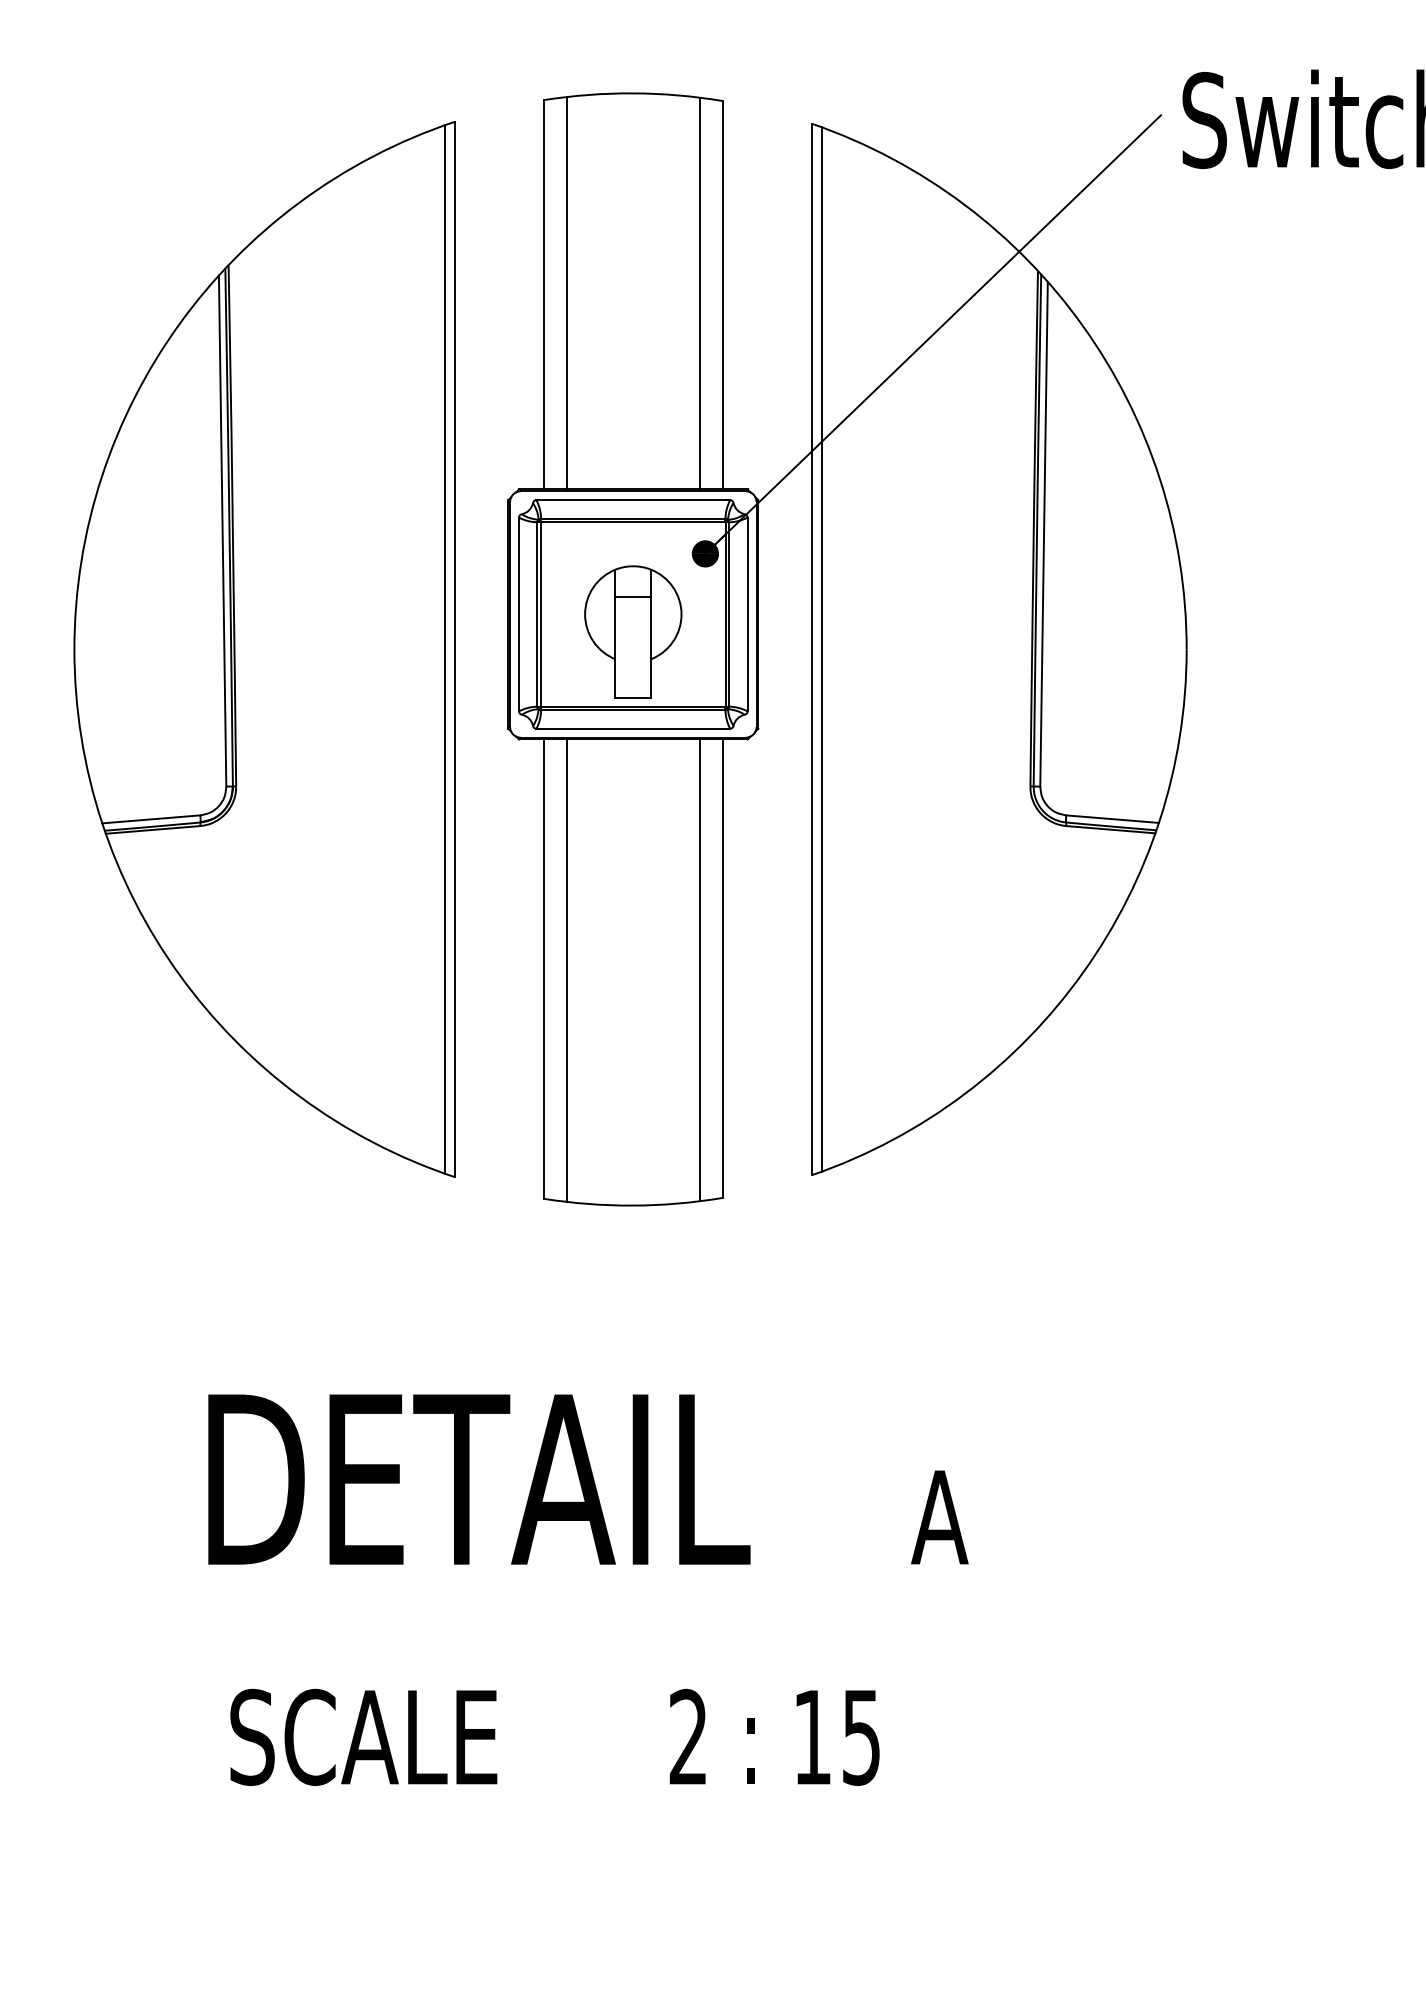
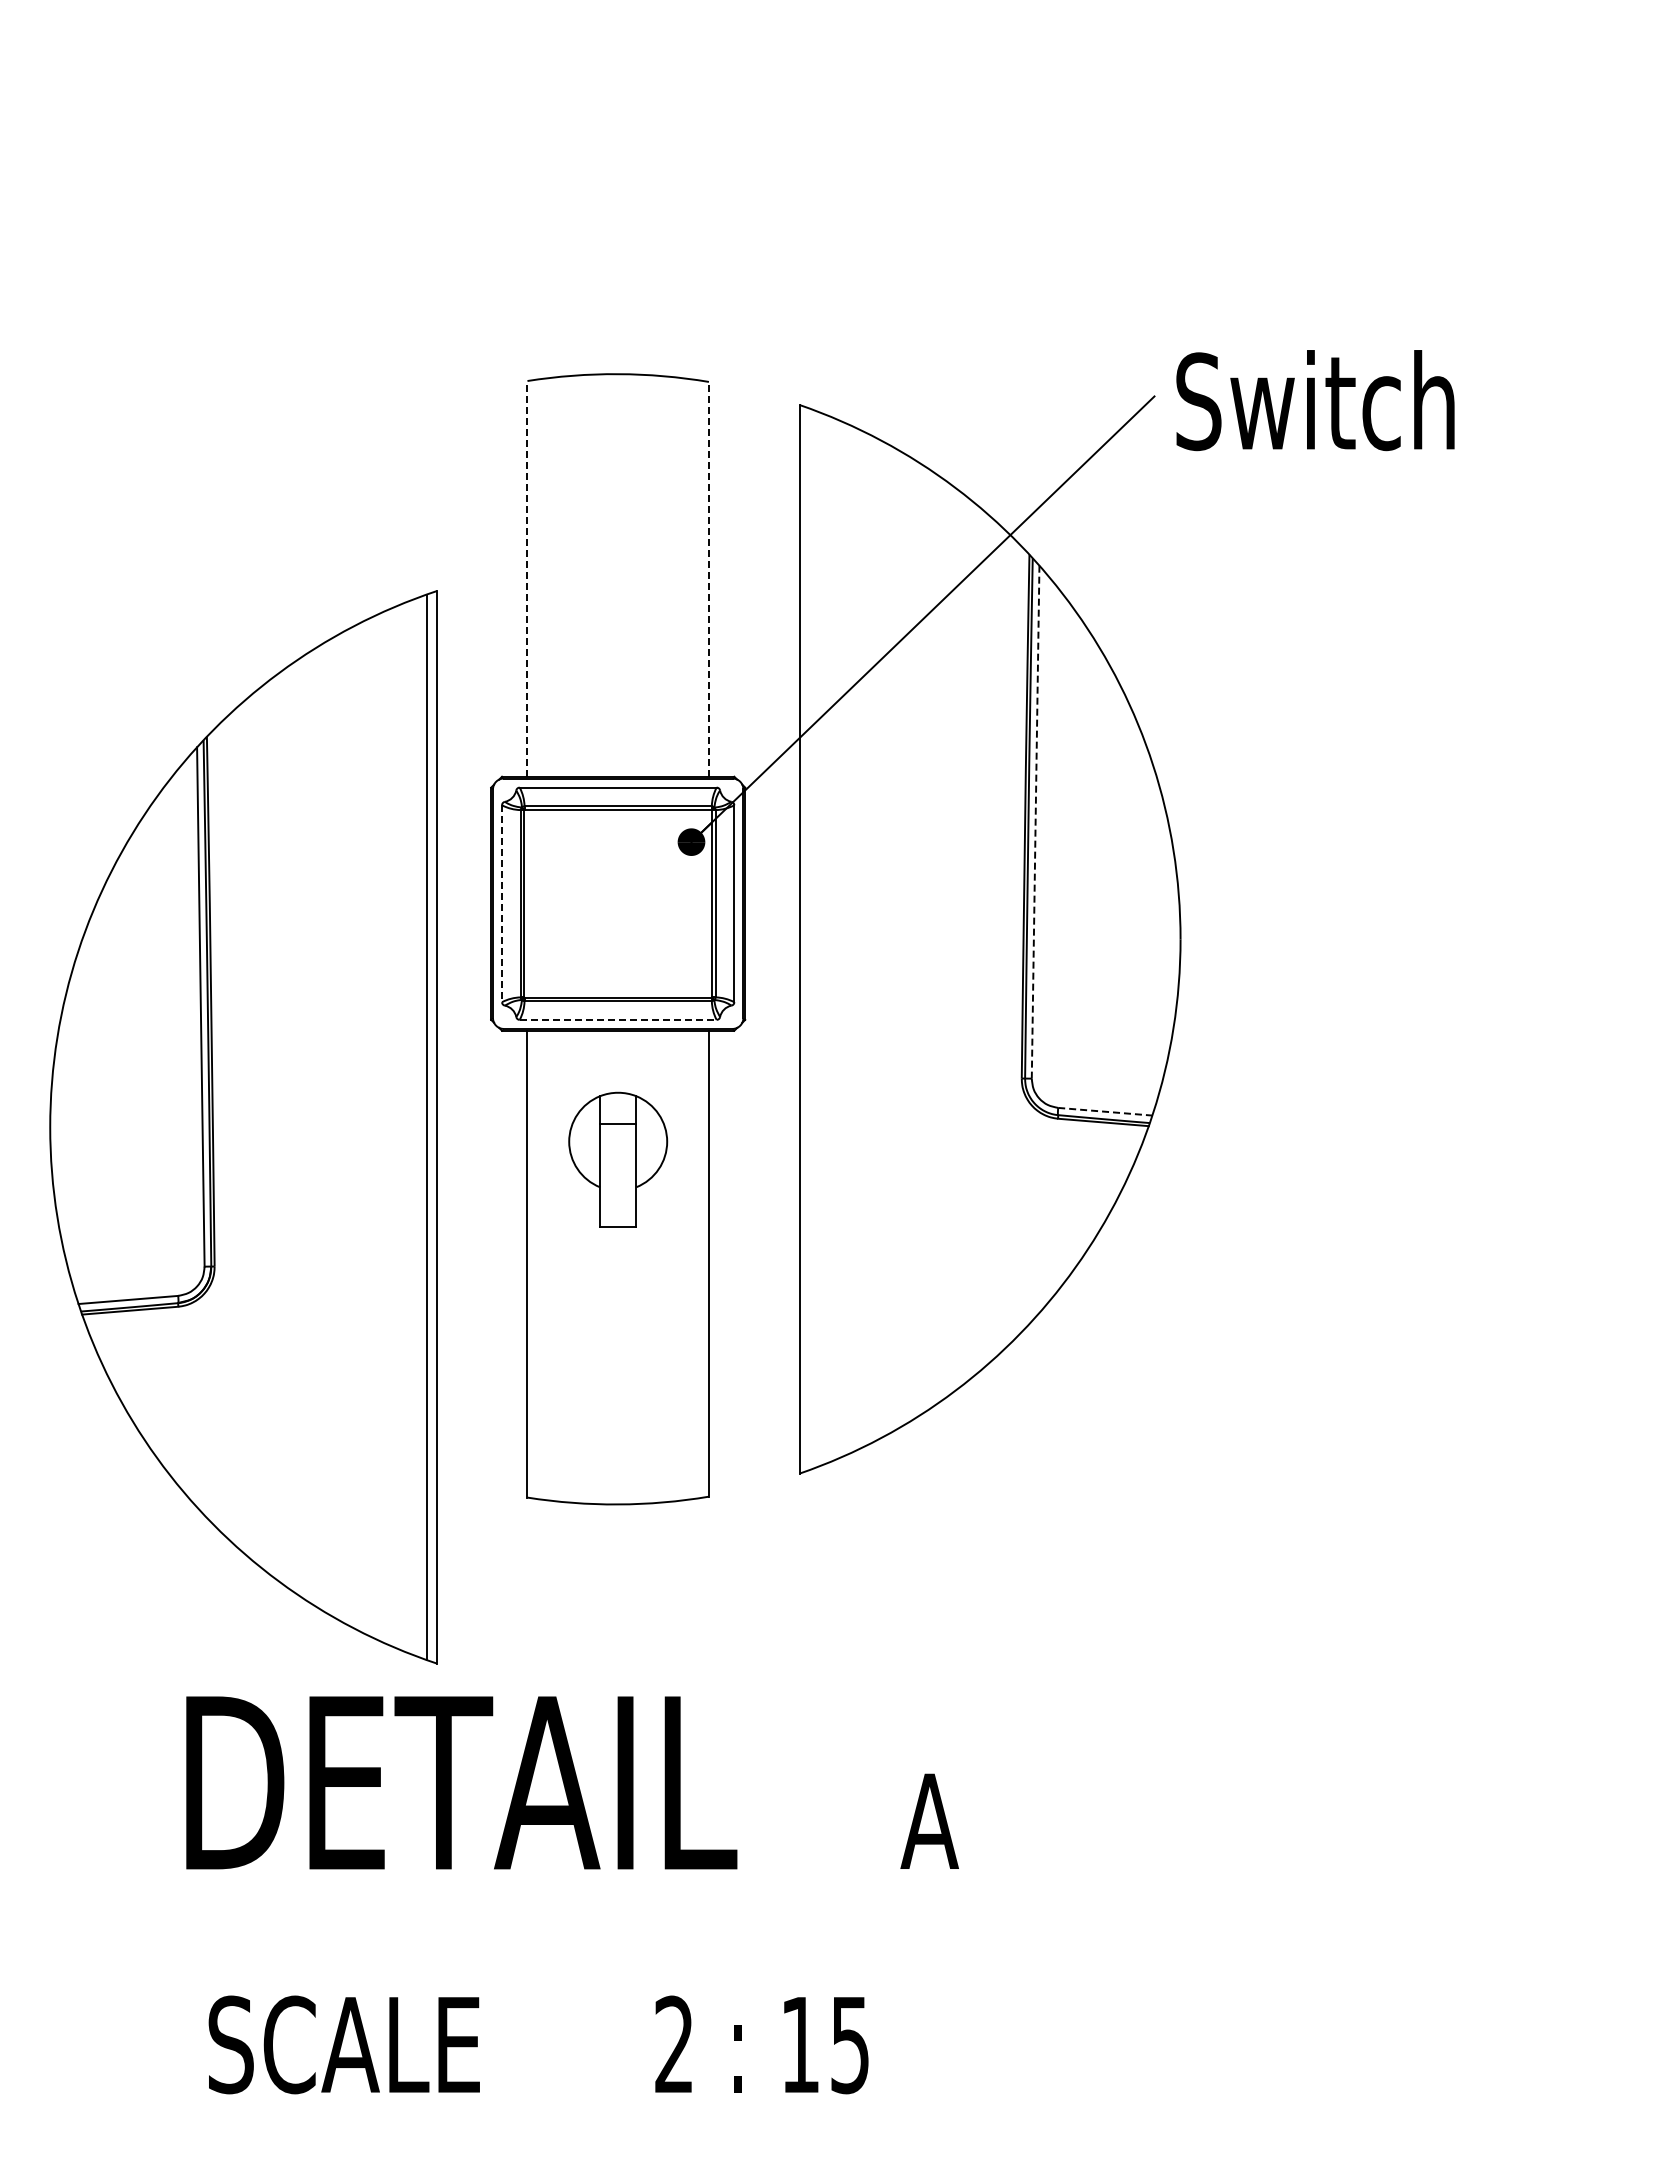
line: (566, 292) -> (550, 576), removed
line: (699, 293) -> (685, 577), removed
line: (544, 294) -> (527, 578), solid -> dashed
line: (722, 294) -> (708, 578), solid -> dashed
line: (1043, 534) -> (1035, 822), solid -> dashed
line: (519, 615) -> (502, 904), solid -> dashed
part: (633, 631) -> (618, 1159), moved
part: (264, 649) -> (243, 1127), moved
line: (821, 649) -> (809, 939), removed
line: (633, 728) -> (618, 1019), solid -> dashed
line: (1112, 818) -> (1105, 1111), solid -> dashed
line: (566, 970) -> (550, 1265), removed
line: (699, 970) -> (685, 1265), removed

